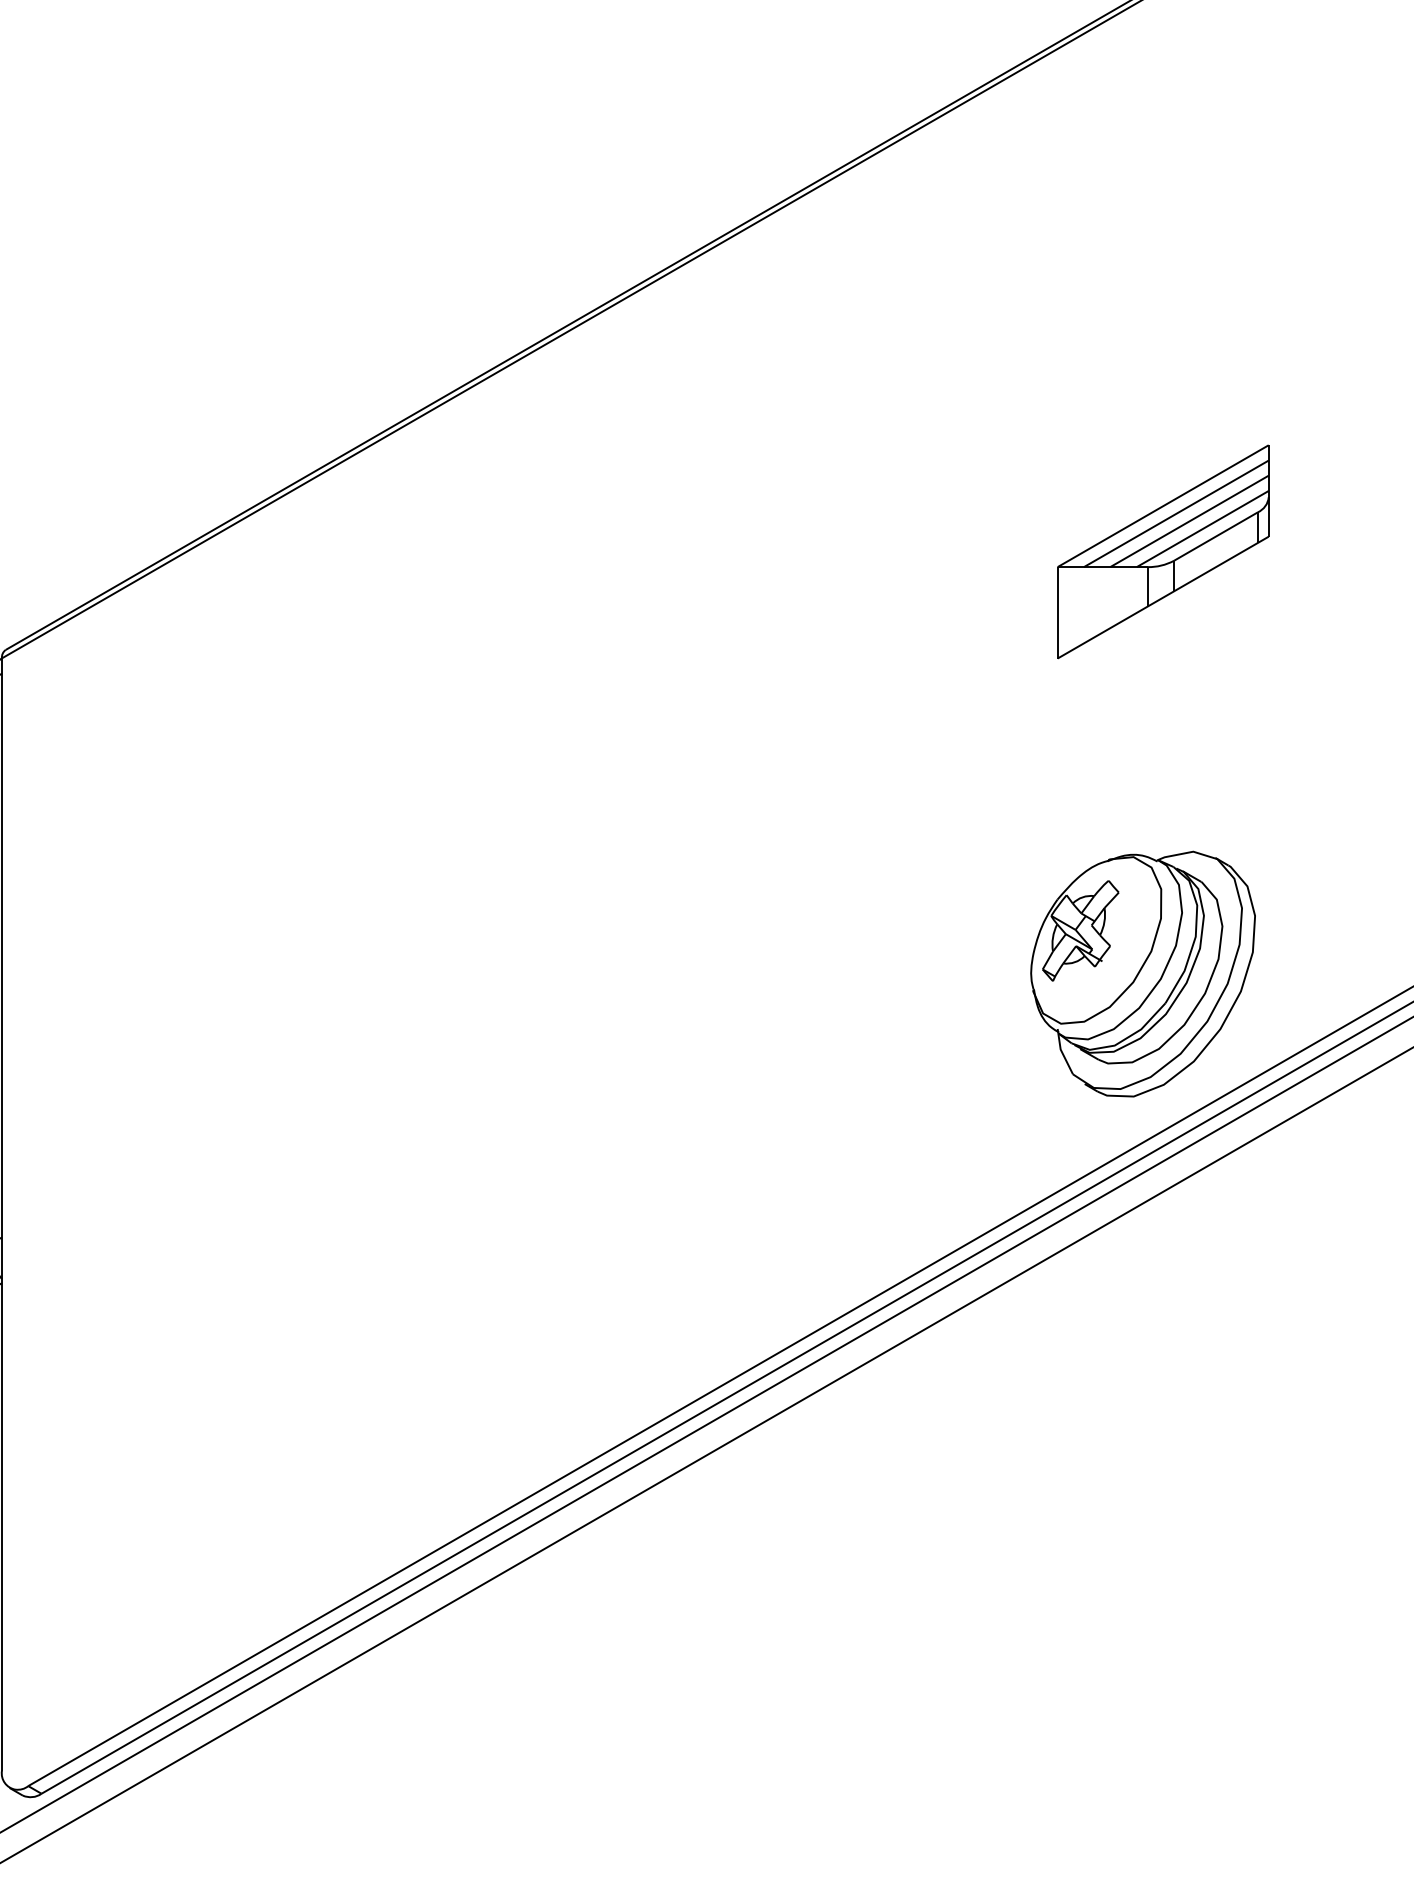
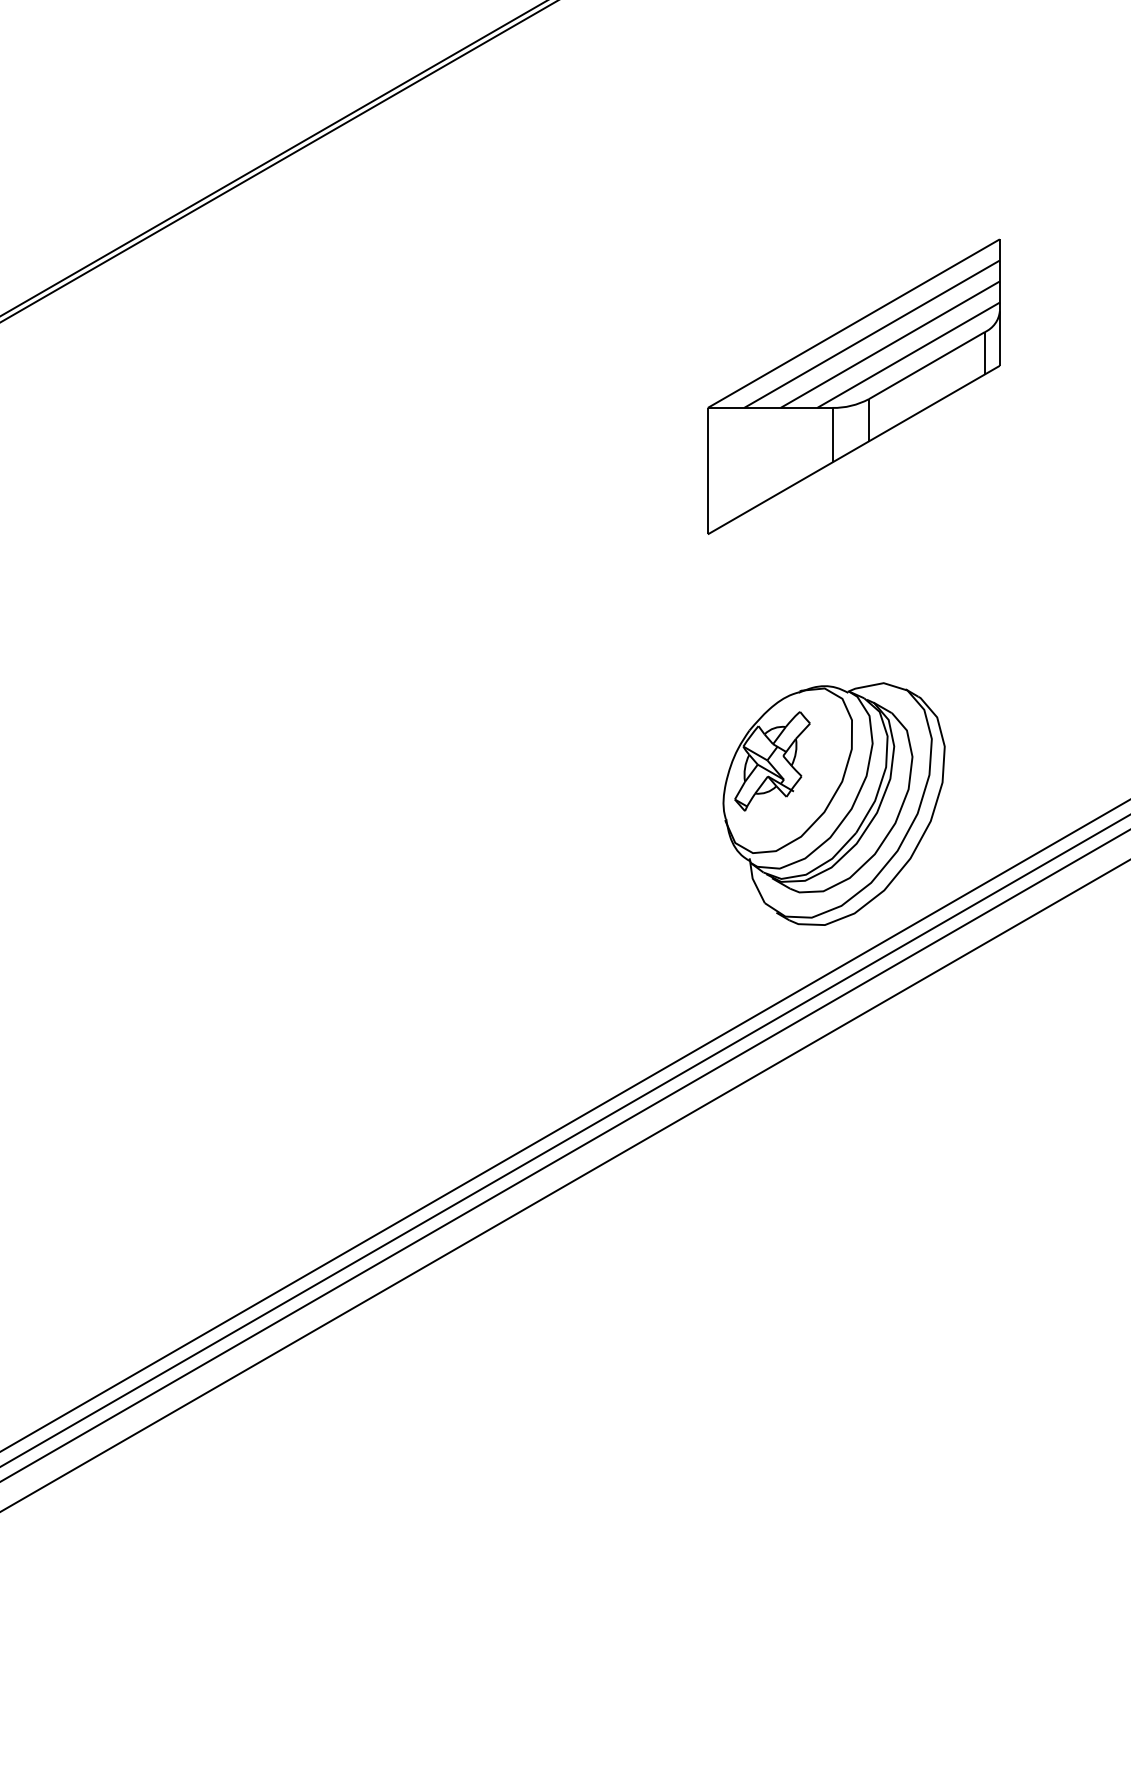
part: (1163, 551) -> (854, 386), size x1.4

